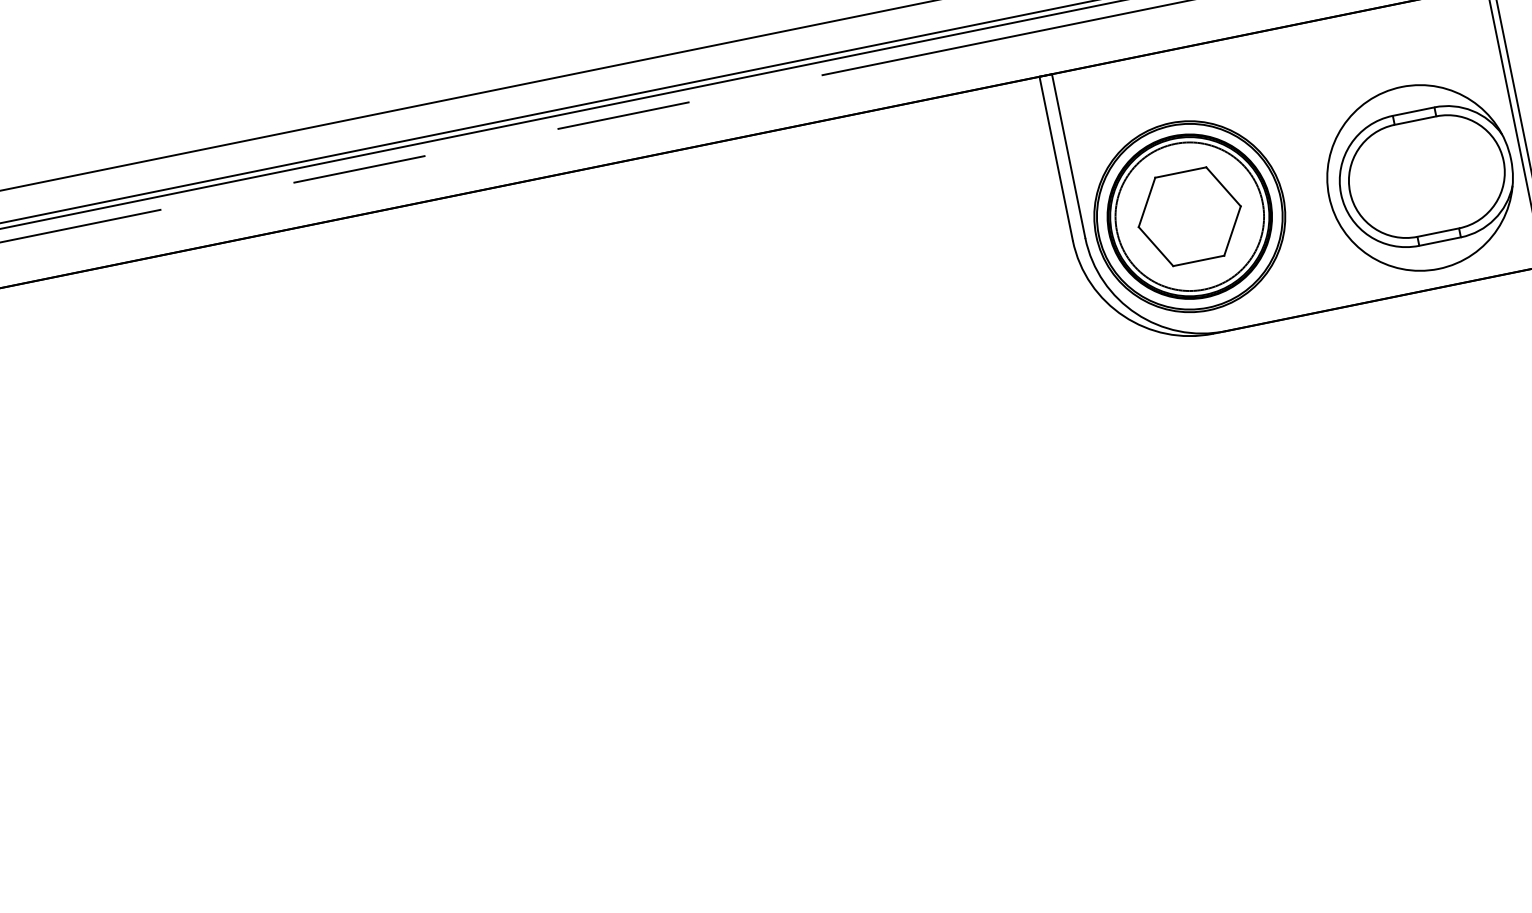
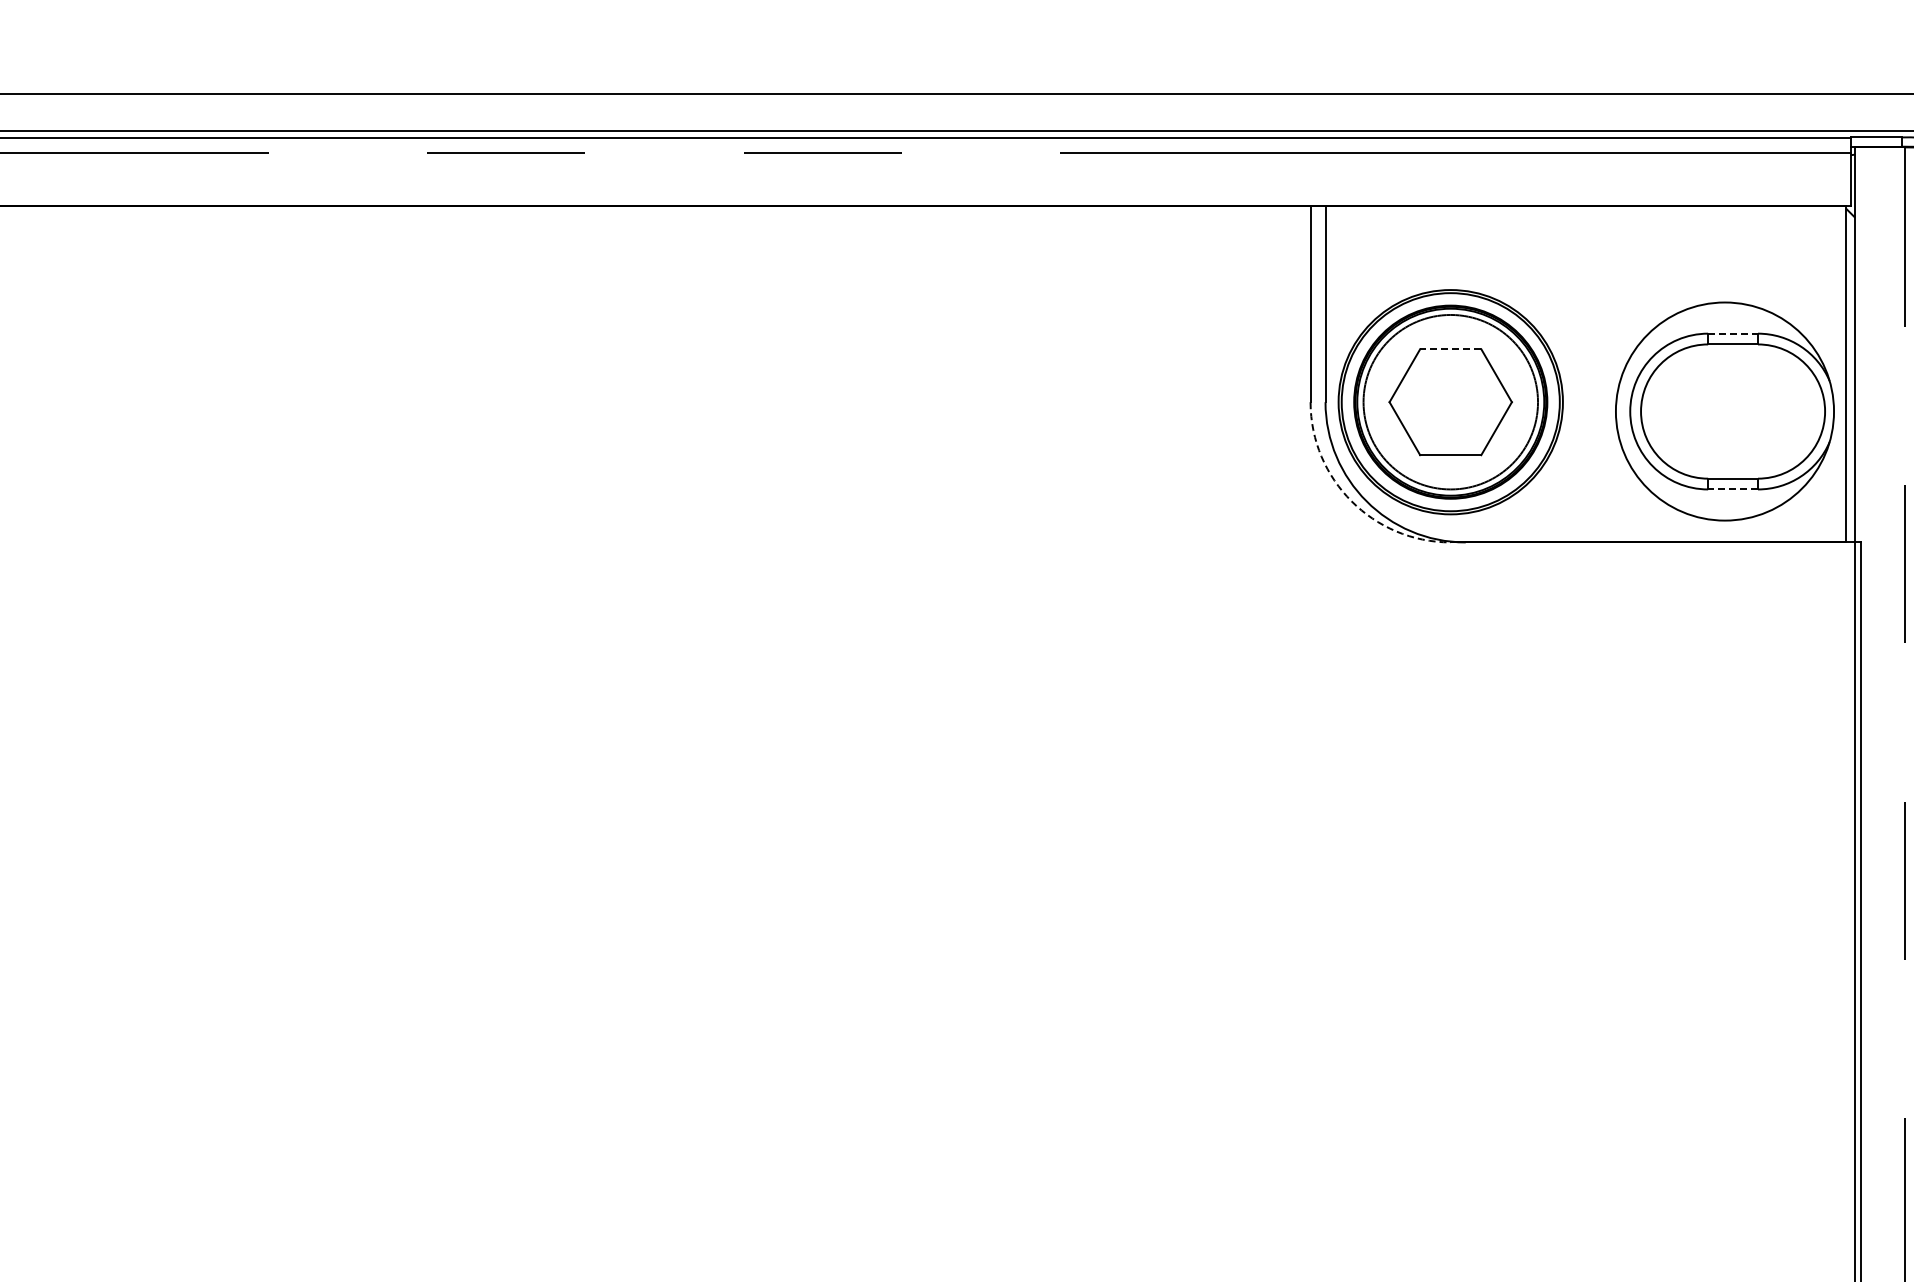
line: (1413, 111) -> (1733, 333), solid -> dashed
line: (1180, 172) -> (1450, 349), solid -> dashed
line: (1440, 241) -> (1733, 489), solid -> dashed
arc: (1123, 316) -> (1351, 501), solid -> dashed

